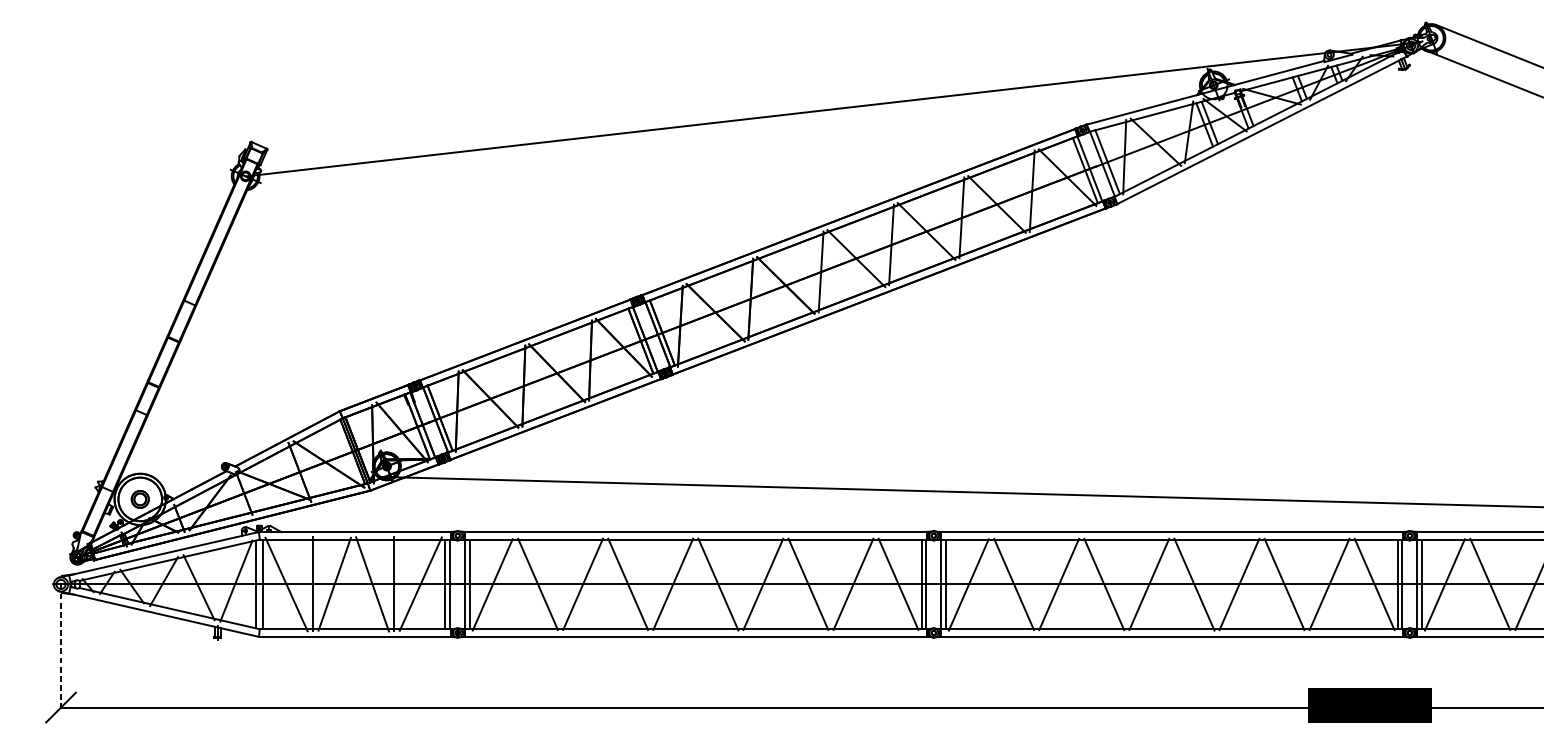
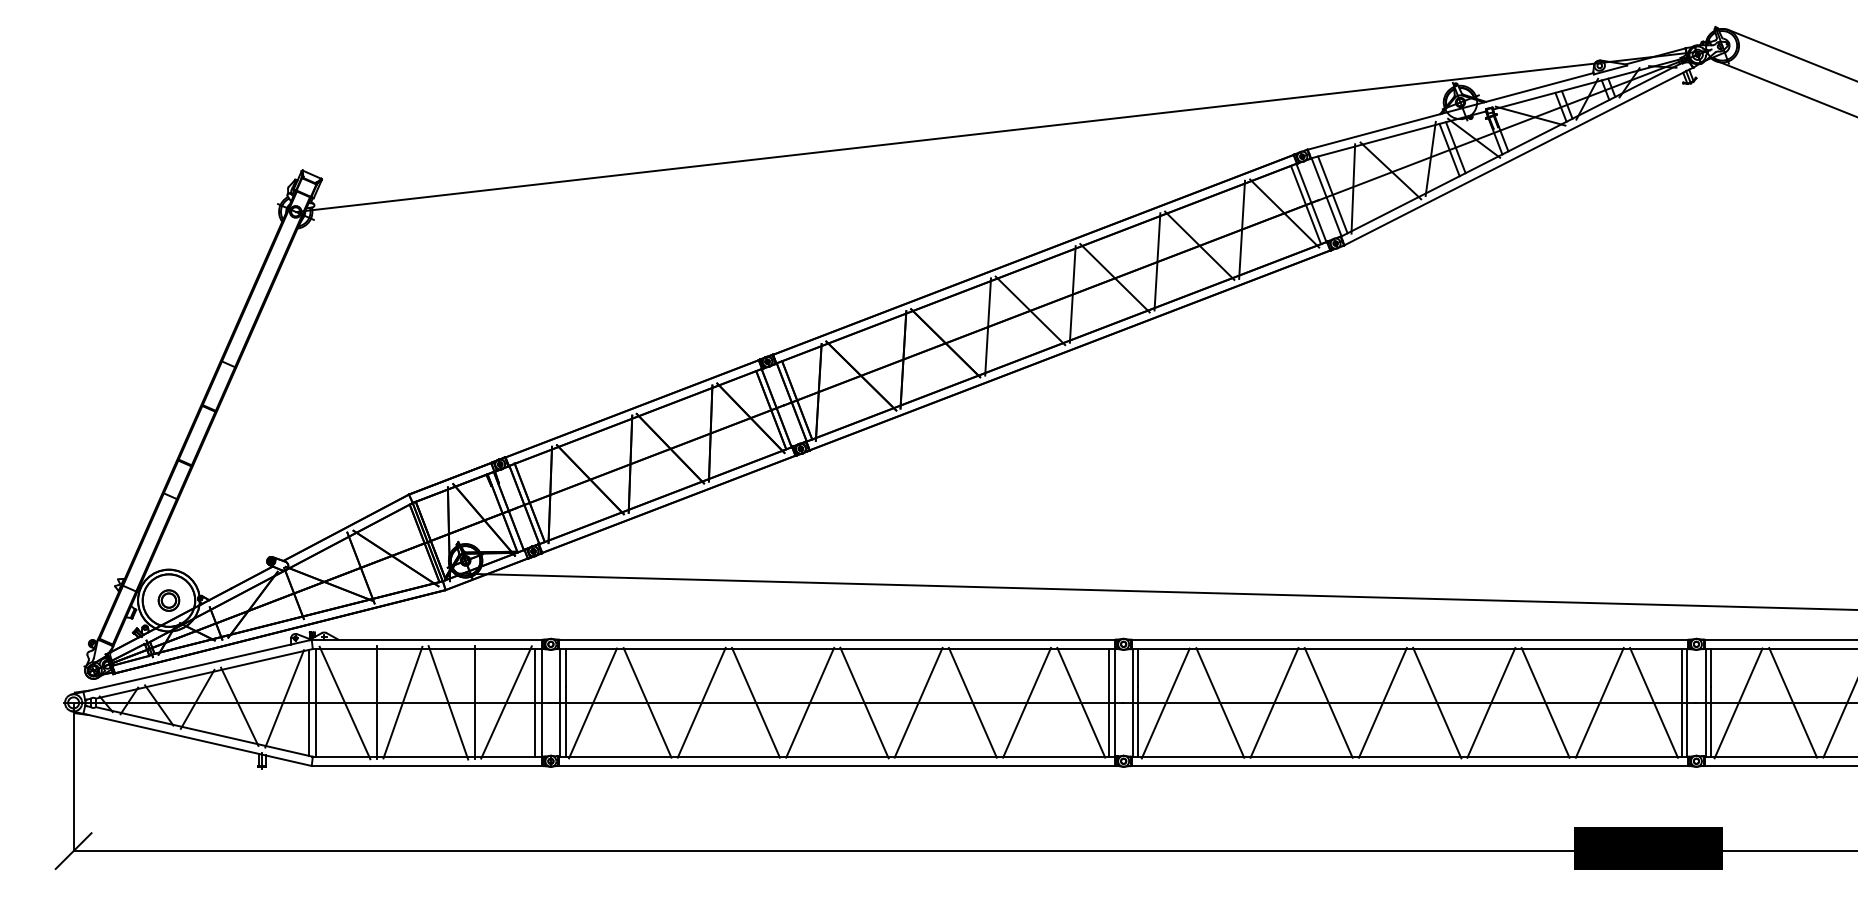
line: (60, 646) -> (73, 777), dashed -> solid

